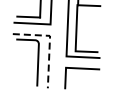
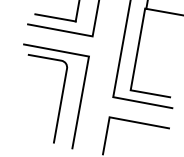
line: (49, 42) -> (86, 68), dashed -> solid

